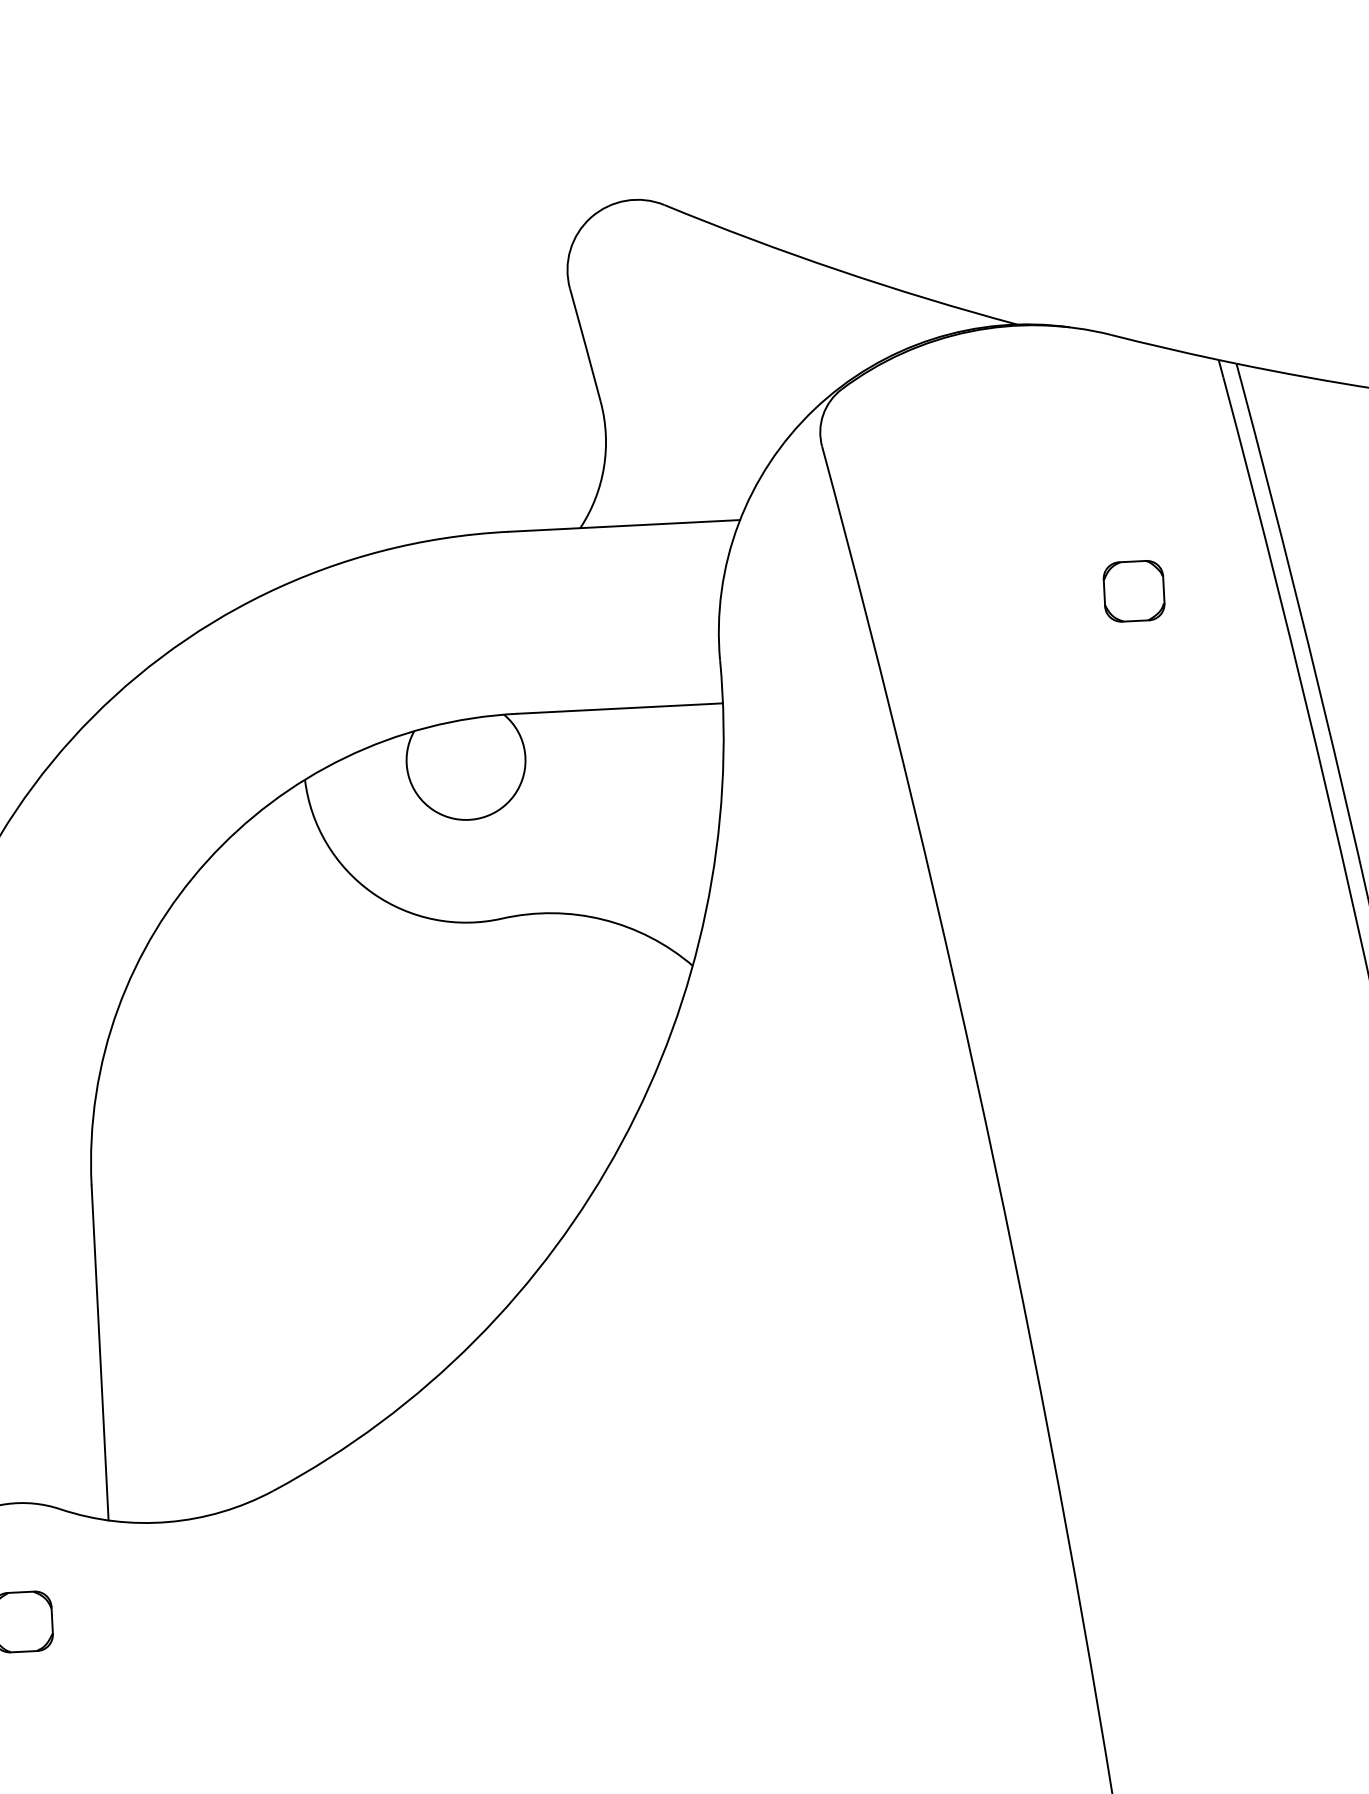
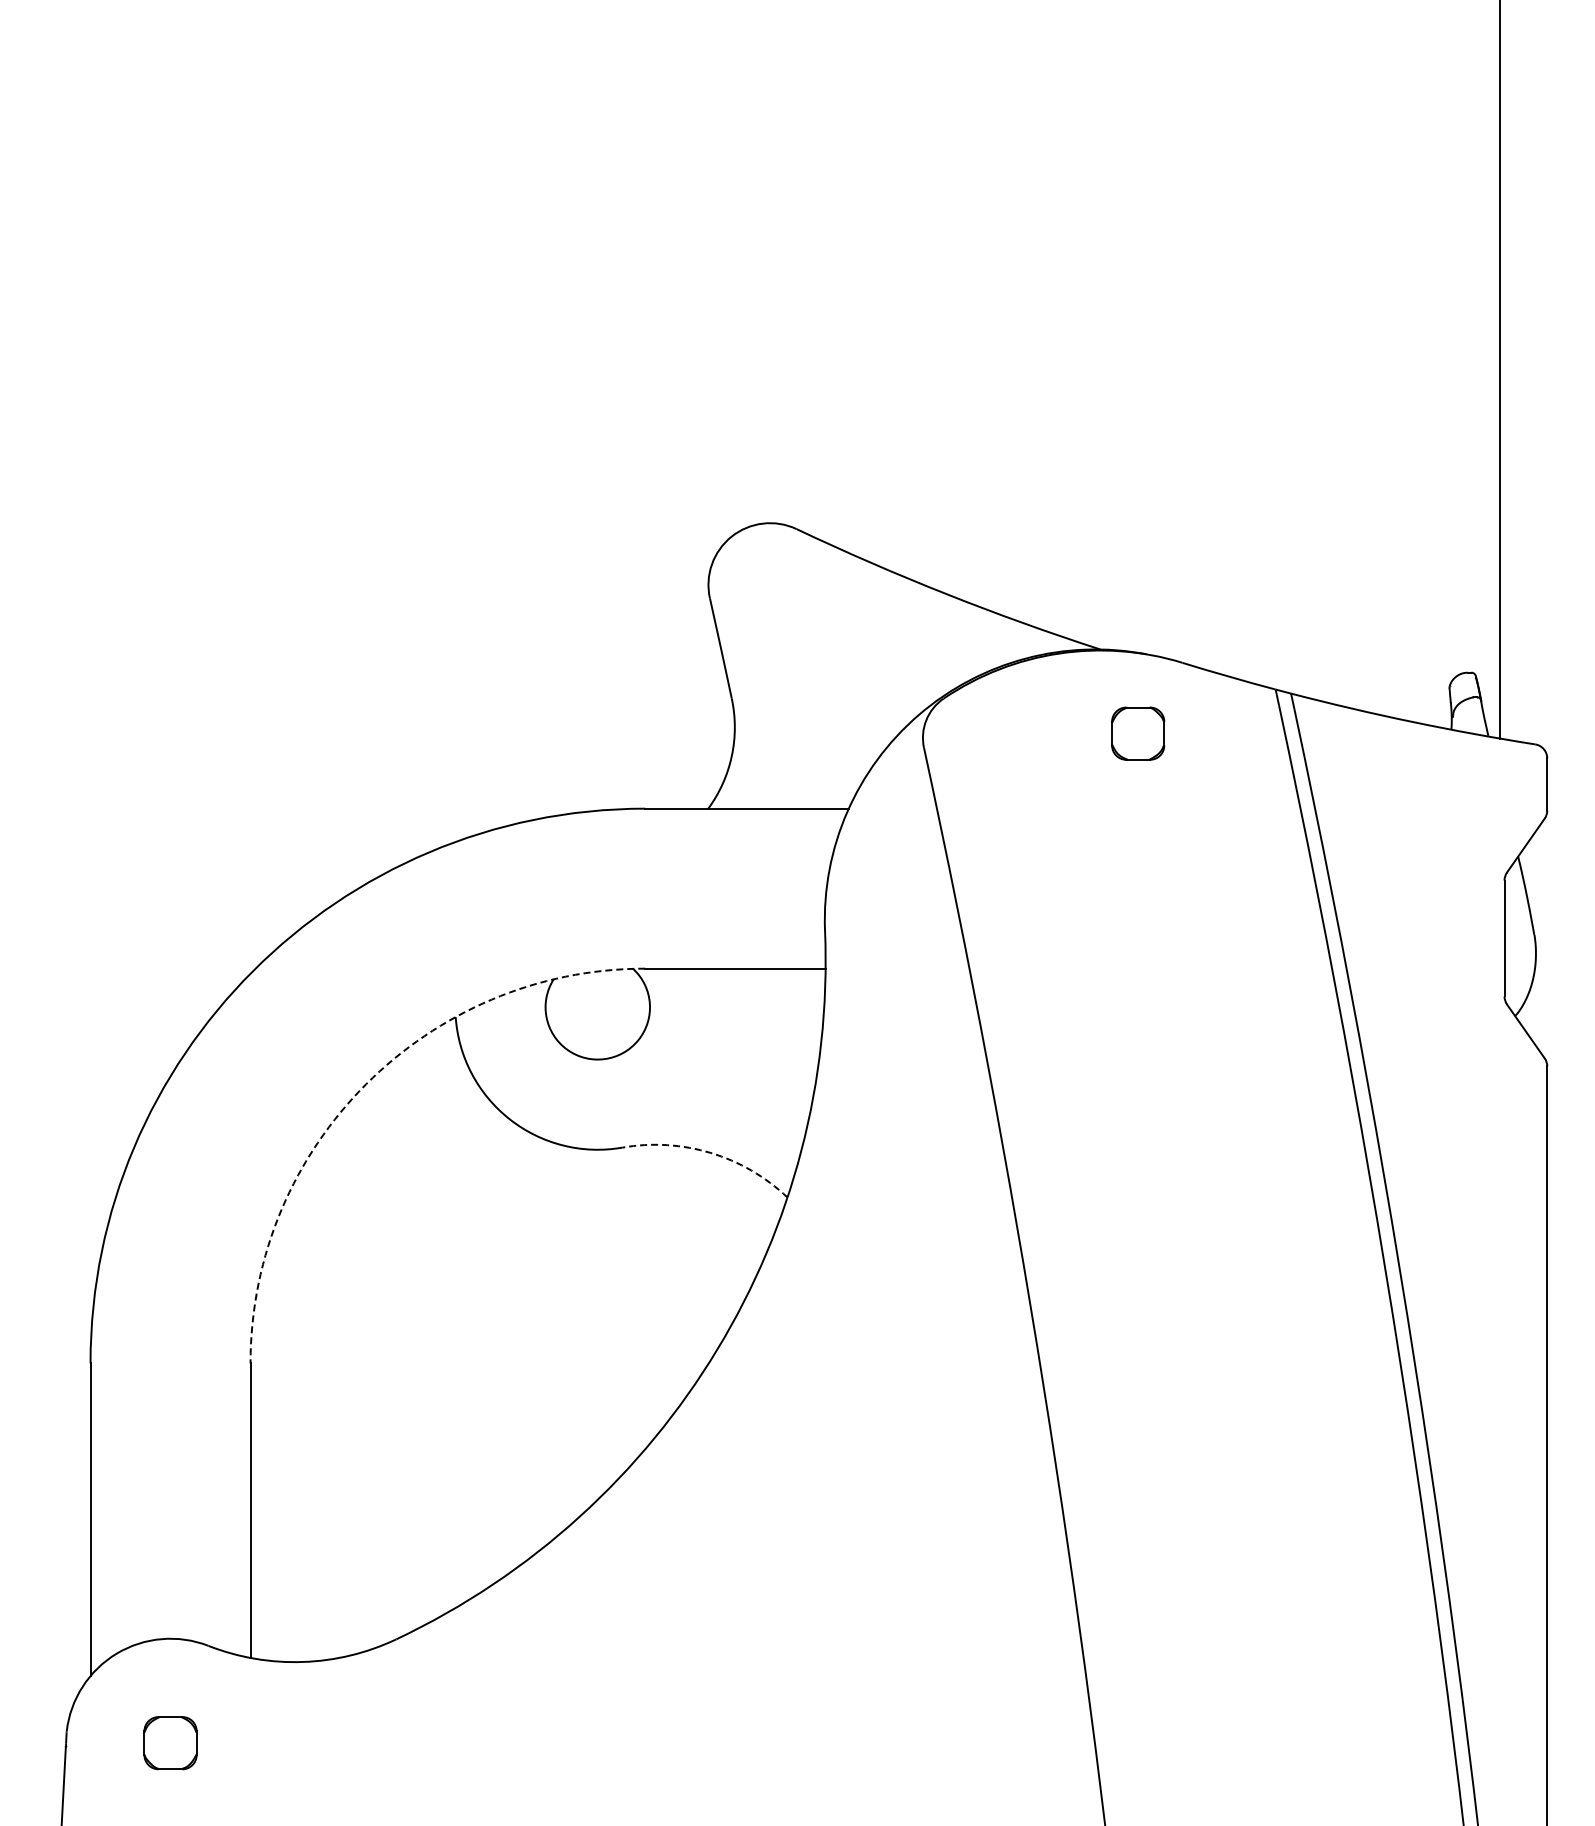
part: (1134, 591) -> (1138, 733), moved
arc: (207, 861) -> (366, 1084), solid -> dashed
arc: (602, 919) -> (710, 1152), solid -> dashed

